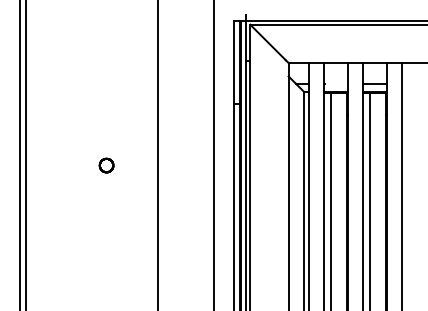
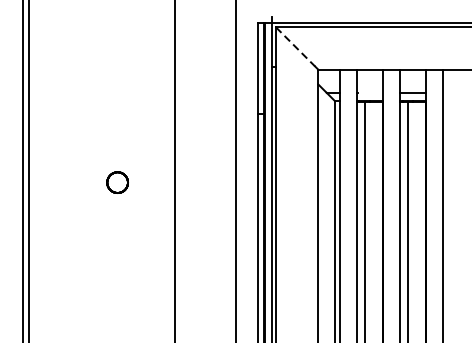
line: (268, 42) -> (296, 46), solid -> dashed
part: (106, 165) -> (117, 182), size x1.4

